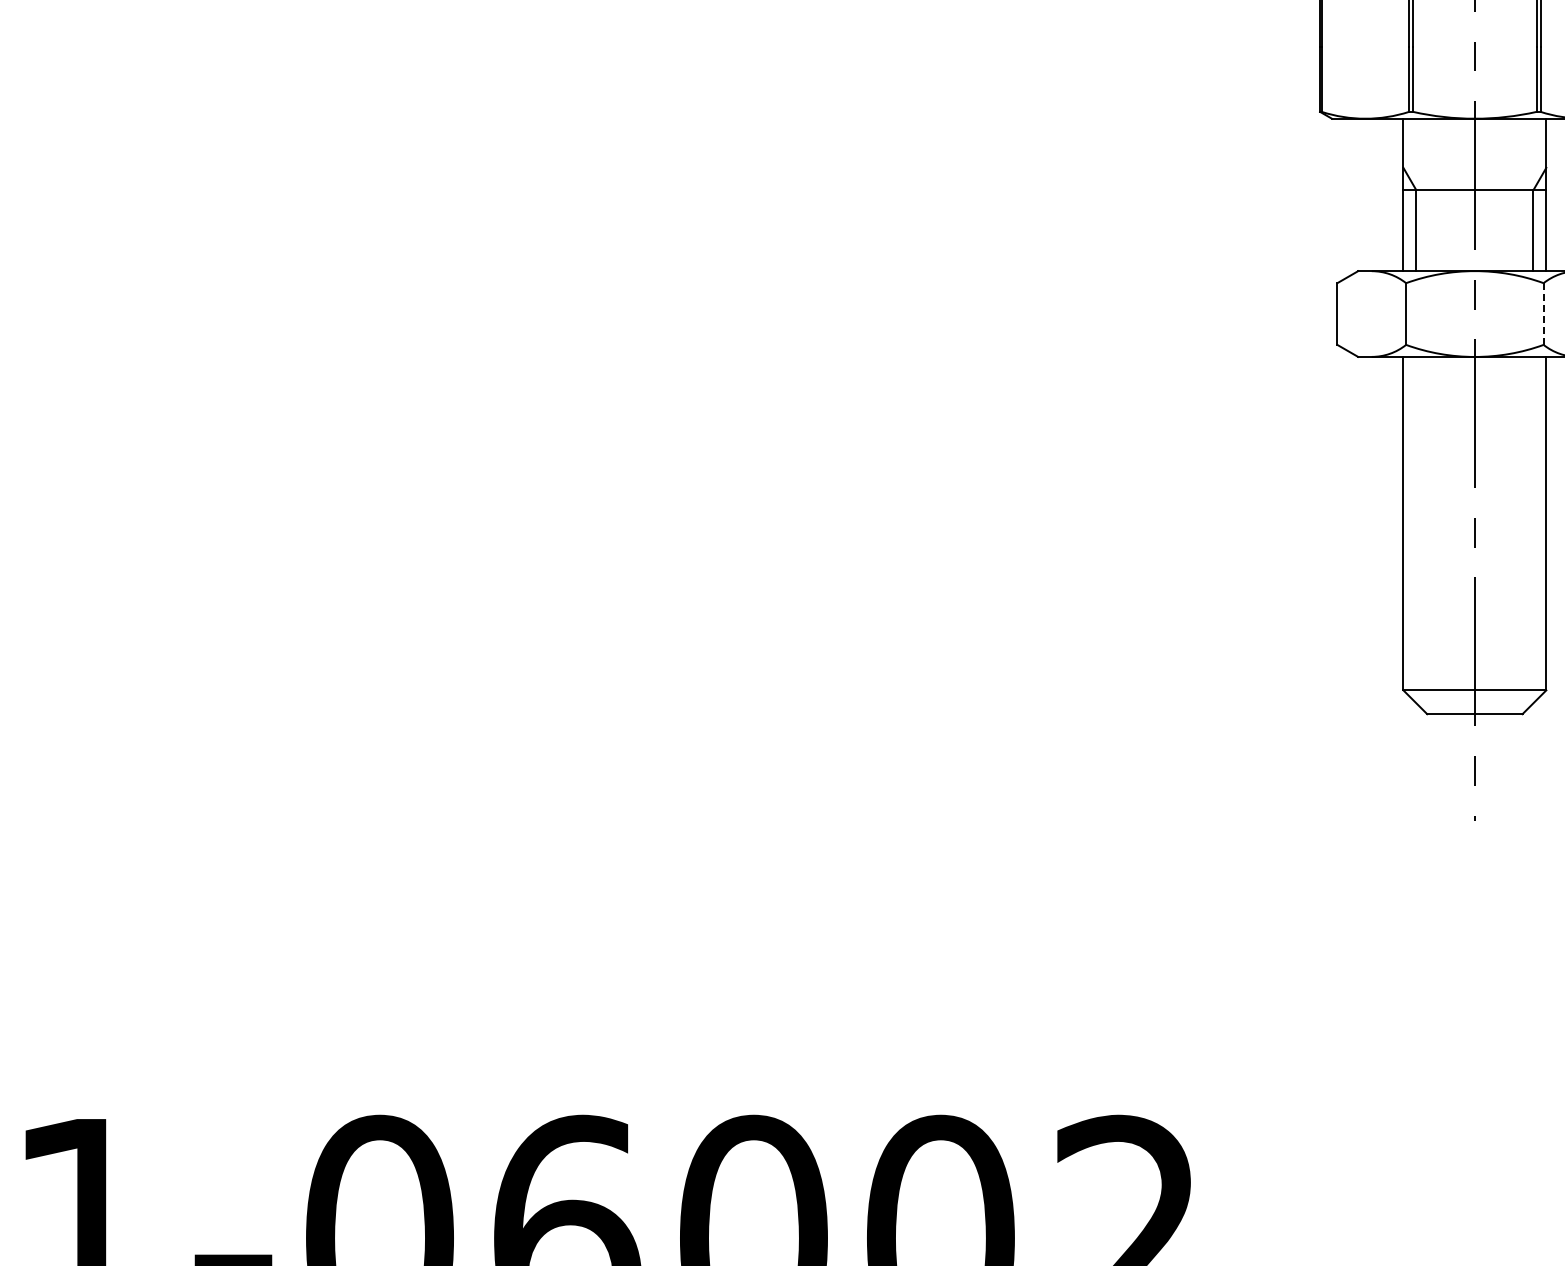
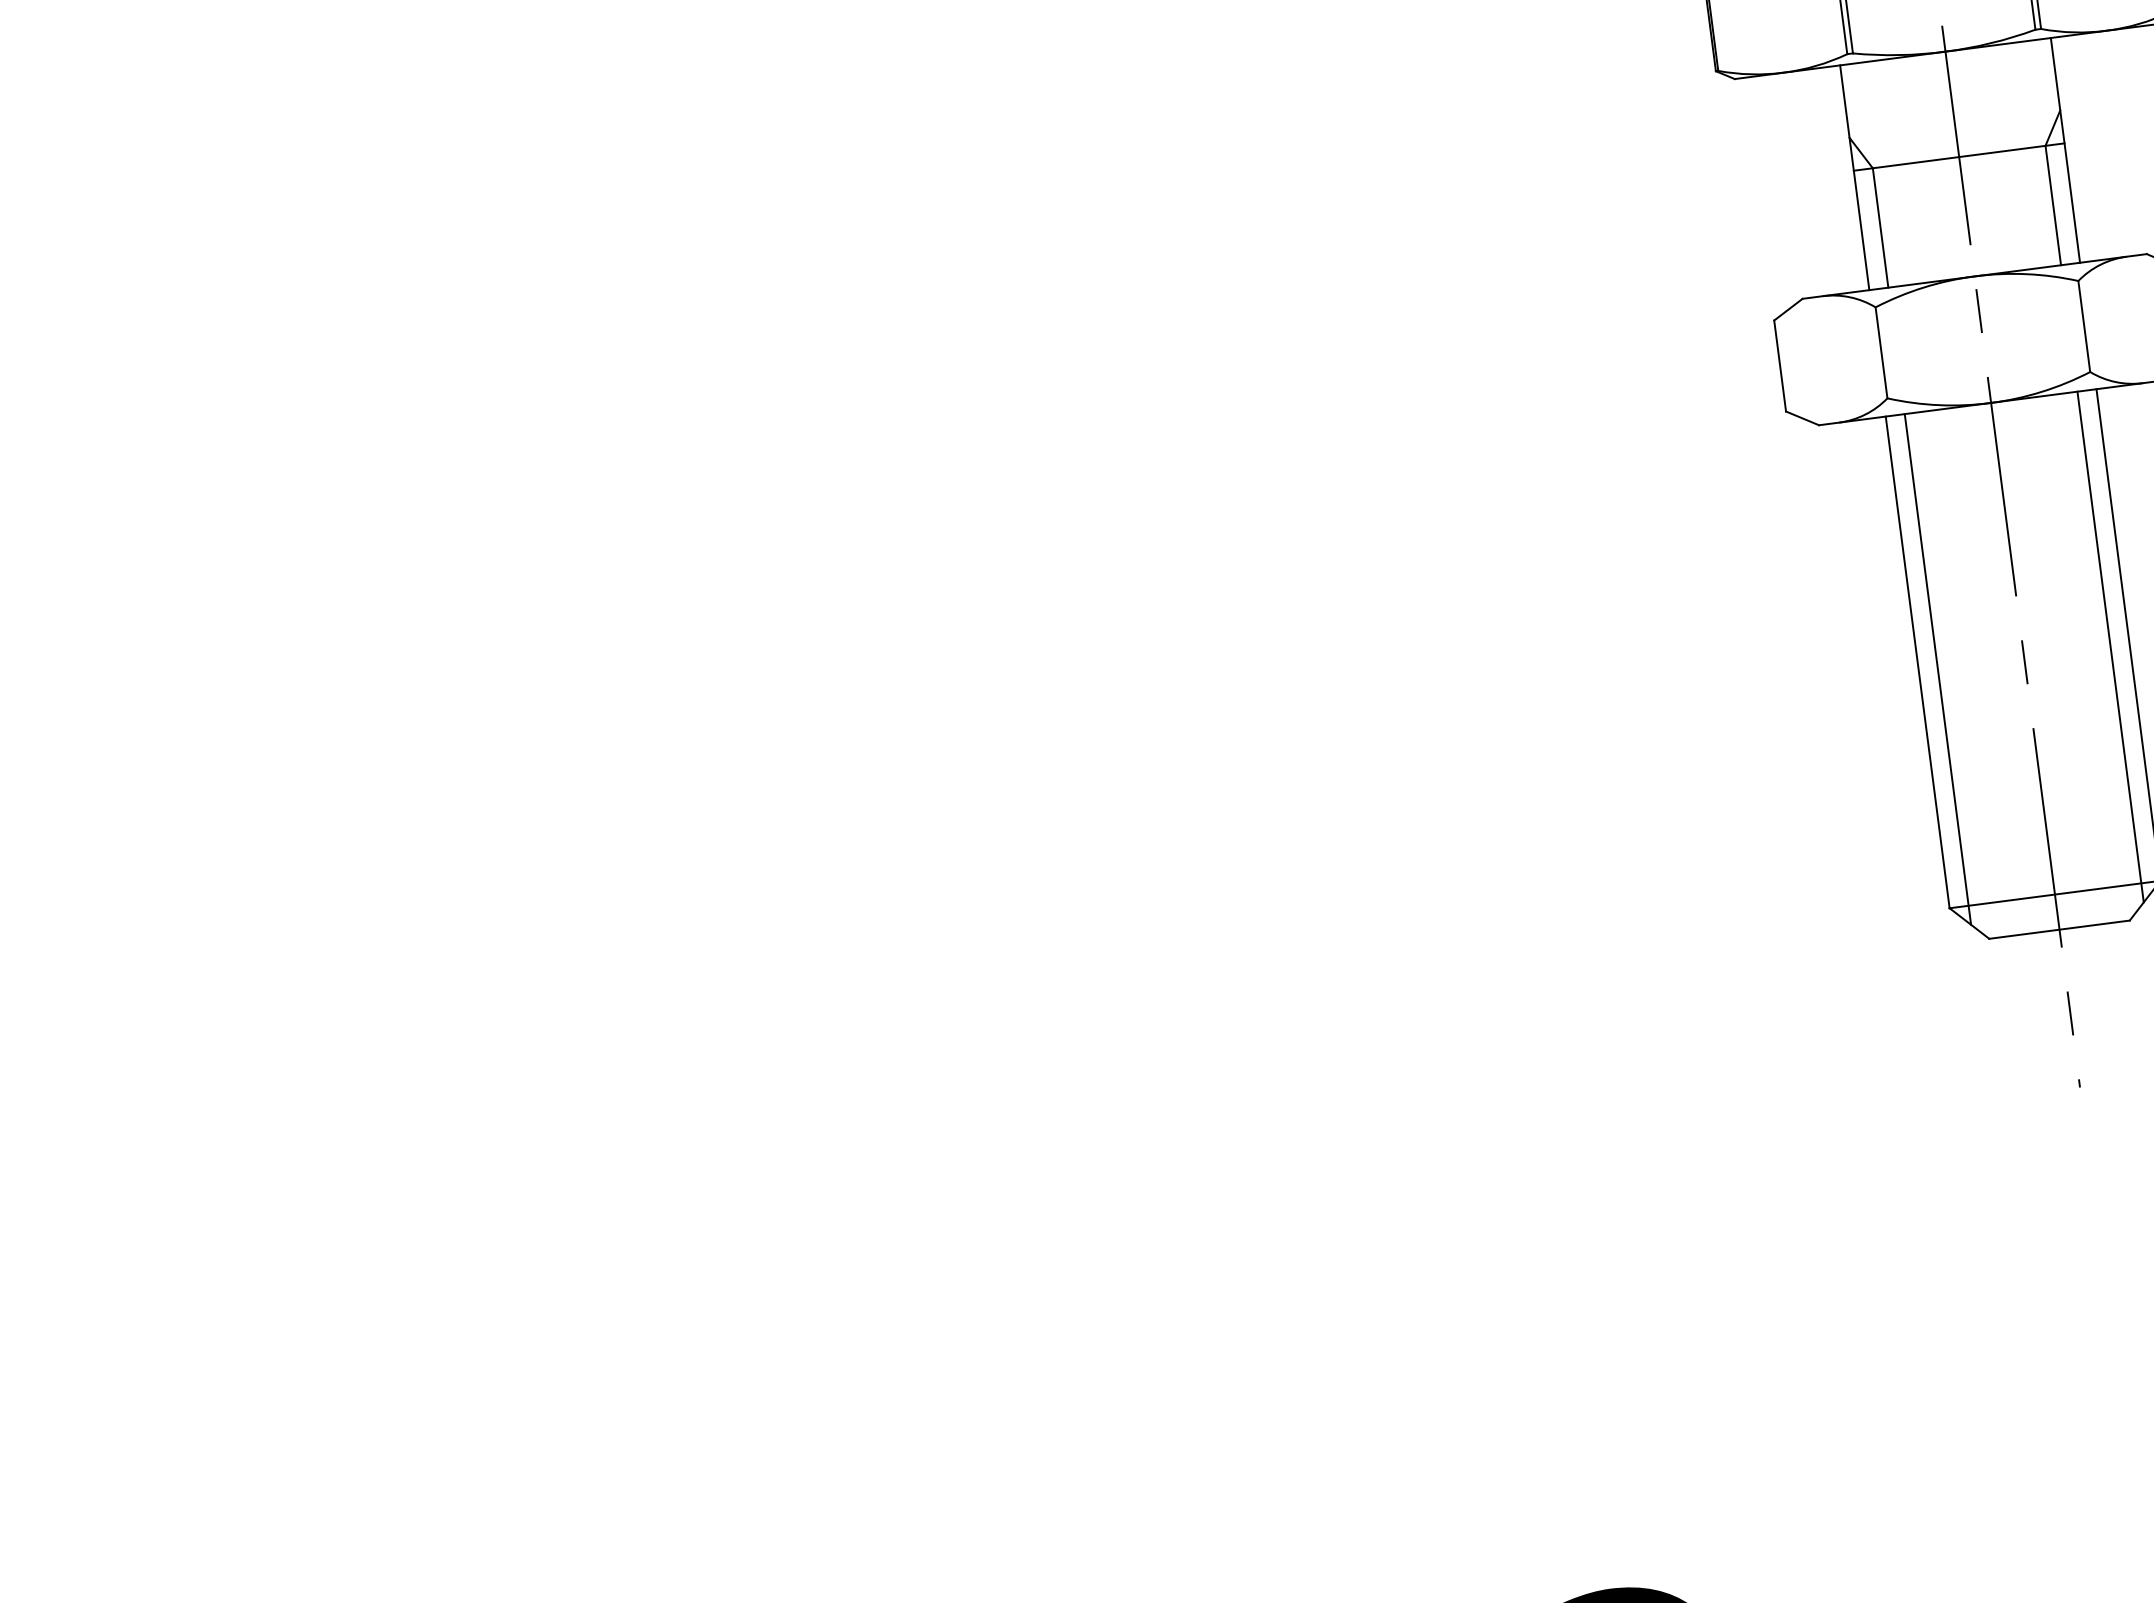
line: (1543, 314) -> (2084, 327), dashed -> solid
line: (1416, 529) -> (1938, 668), added
line: (1533, 529) -> (2110, 646), added

